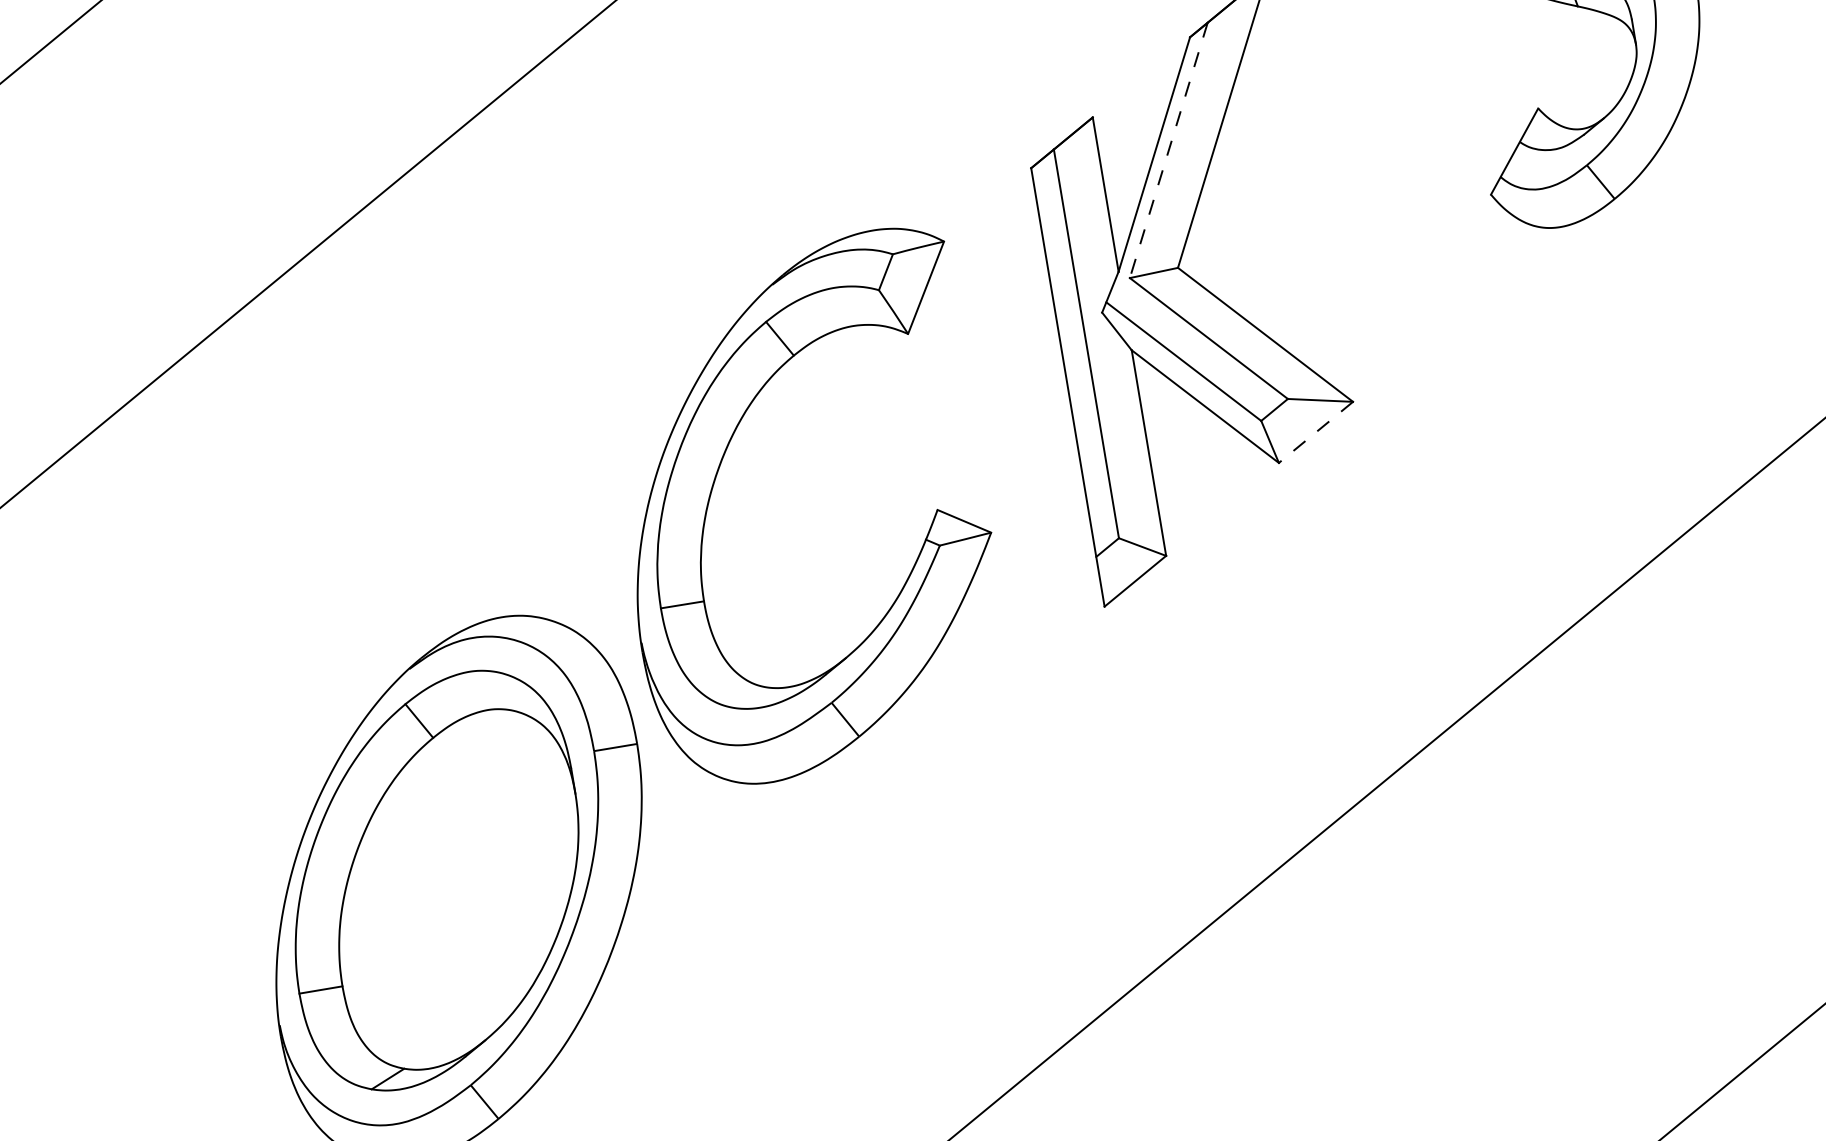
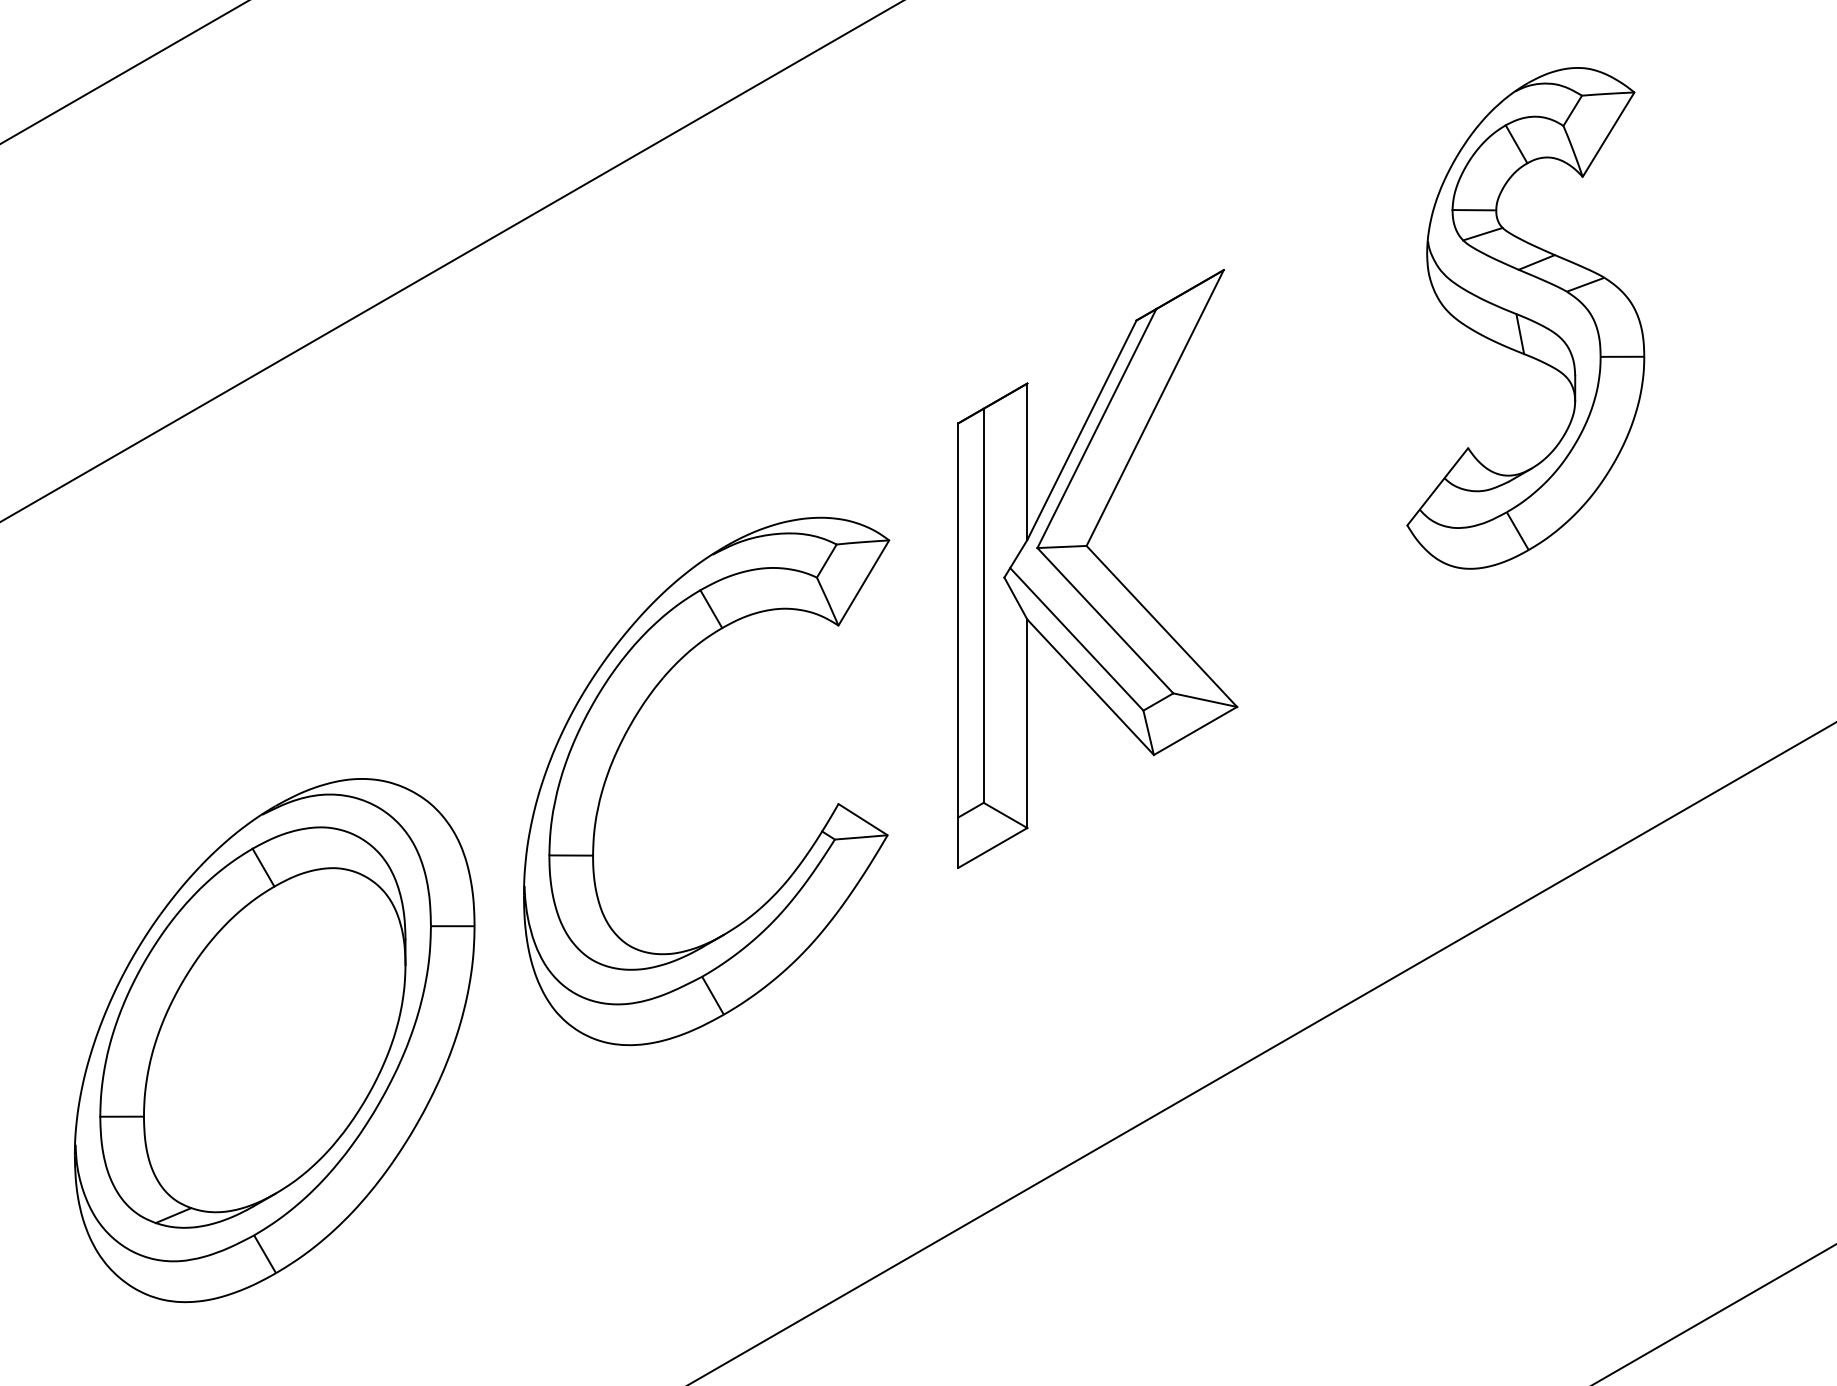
line: (1168, 151) -> (1096, 429), dashed -> solid
line: (1316, 432) -> (1195, 731), dashed -> solid
part: (715, 482) -> (623, 740), moved

